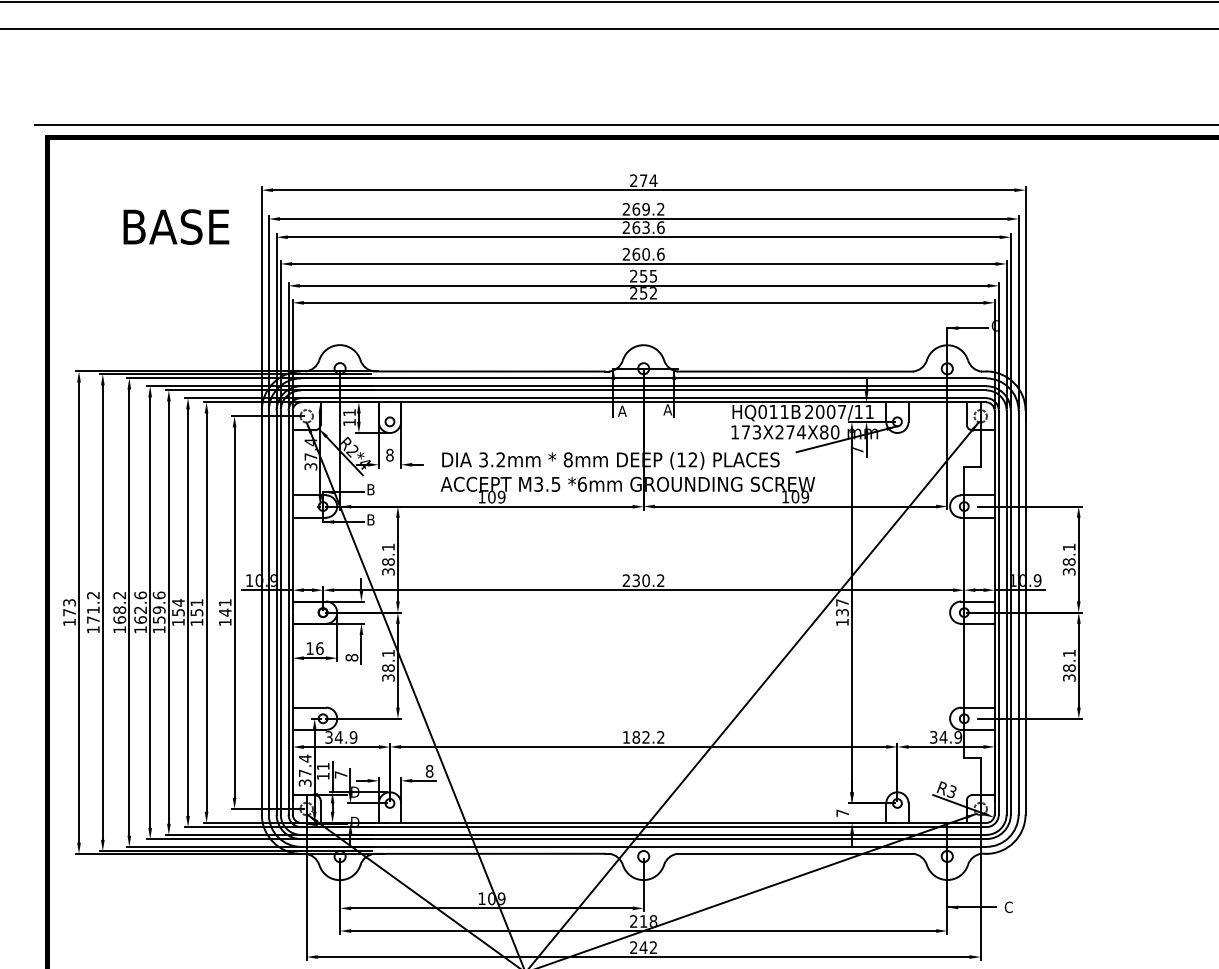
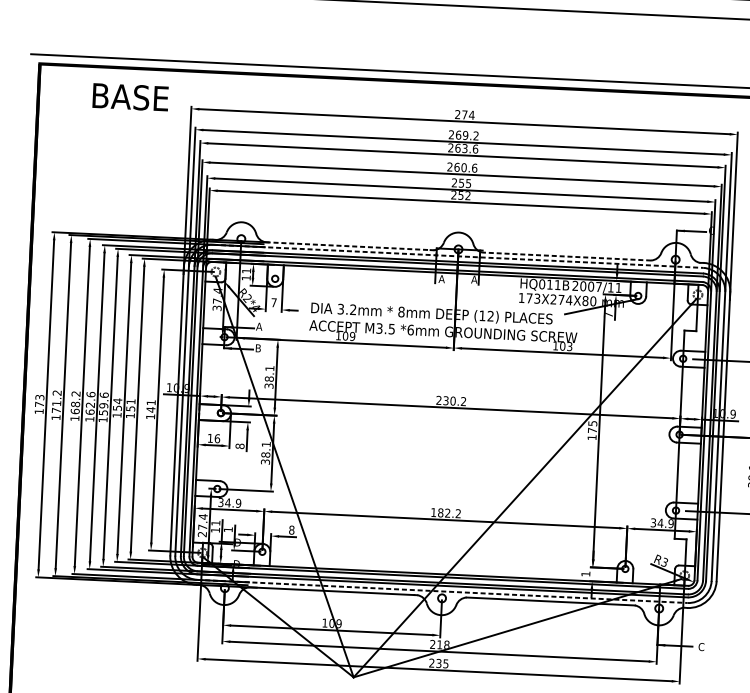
text: (176, 226) -> (130, 96), moved
line: (490, 371) -> (348, 246), solid -> dashed
line: (795, 371) -> (566, 256), solid -> dashed
line: (643, 378) -> (458, 256), solid -> dashed
text: (389, 454) -> (273, 302), 8 -> 7
text: (370, 489) -> (259, 326), B -> A
text: (805, 497) -> (569, 346), 109 -> 103
text: (842, 607) -> (592, 426), 137 -> 175
text: (340, 774) -> (227, 529), 7 -> 1
text: (305, 782) -> (202, 533), 37.4 -> 27.4
text: (842, 812) -> (585, 573), 7 -> 1
line: (643, 846) -> (442, 591), solid -> dashed
text: (647, 947) -> (441, 663), 242 -> 235

